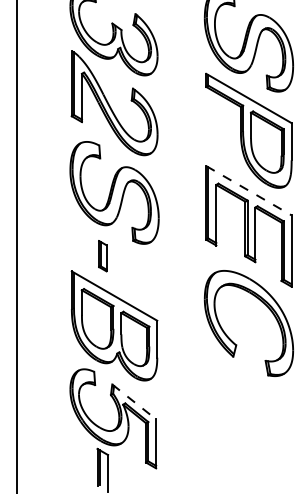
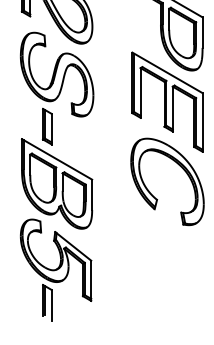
line: (249, 190) -> (167, 72), dashed -> solid
part: (102, 255) -> (47, 126), size x1.43
line: (134, 402) -> (73, 246), dashed -> solid

